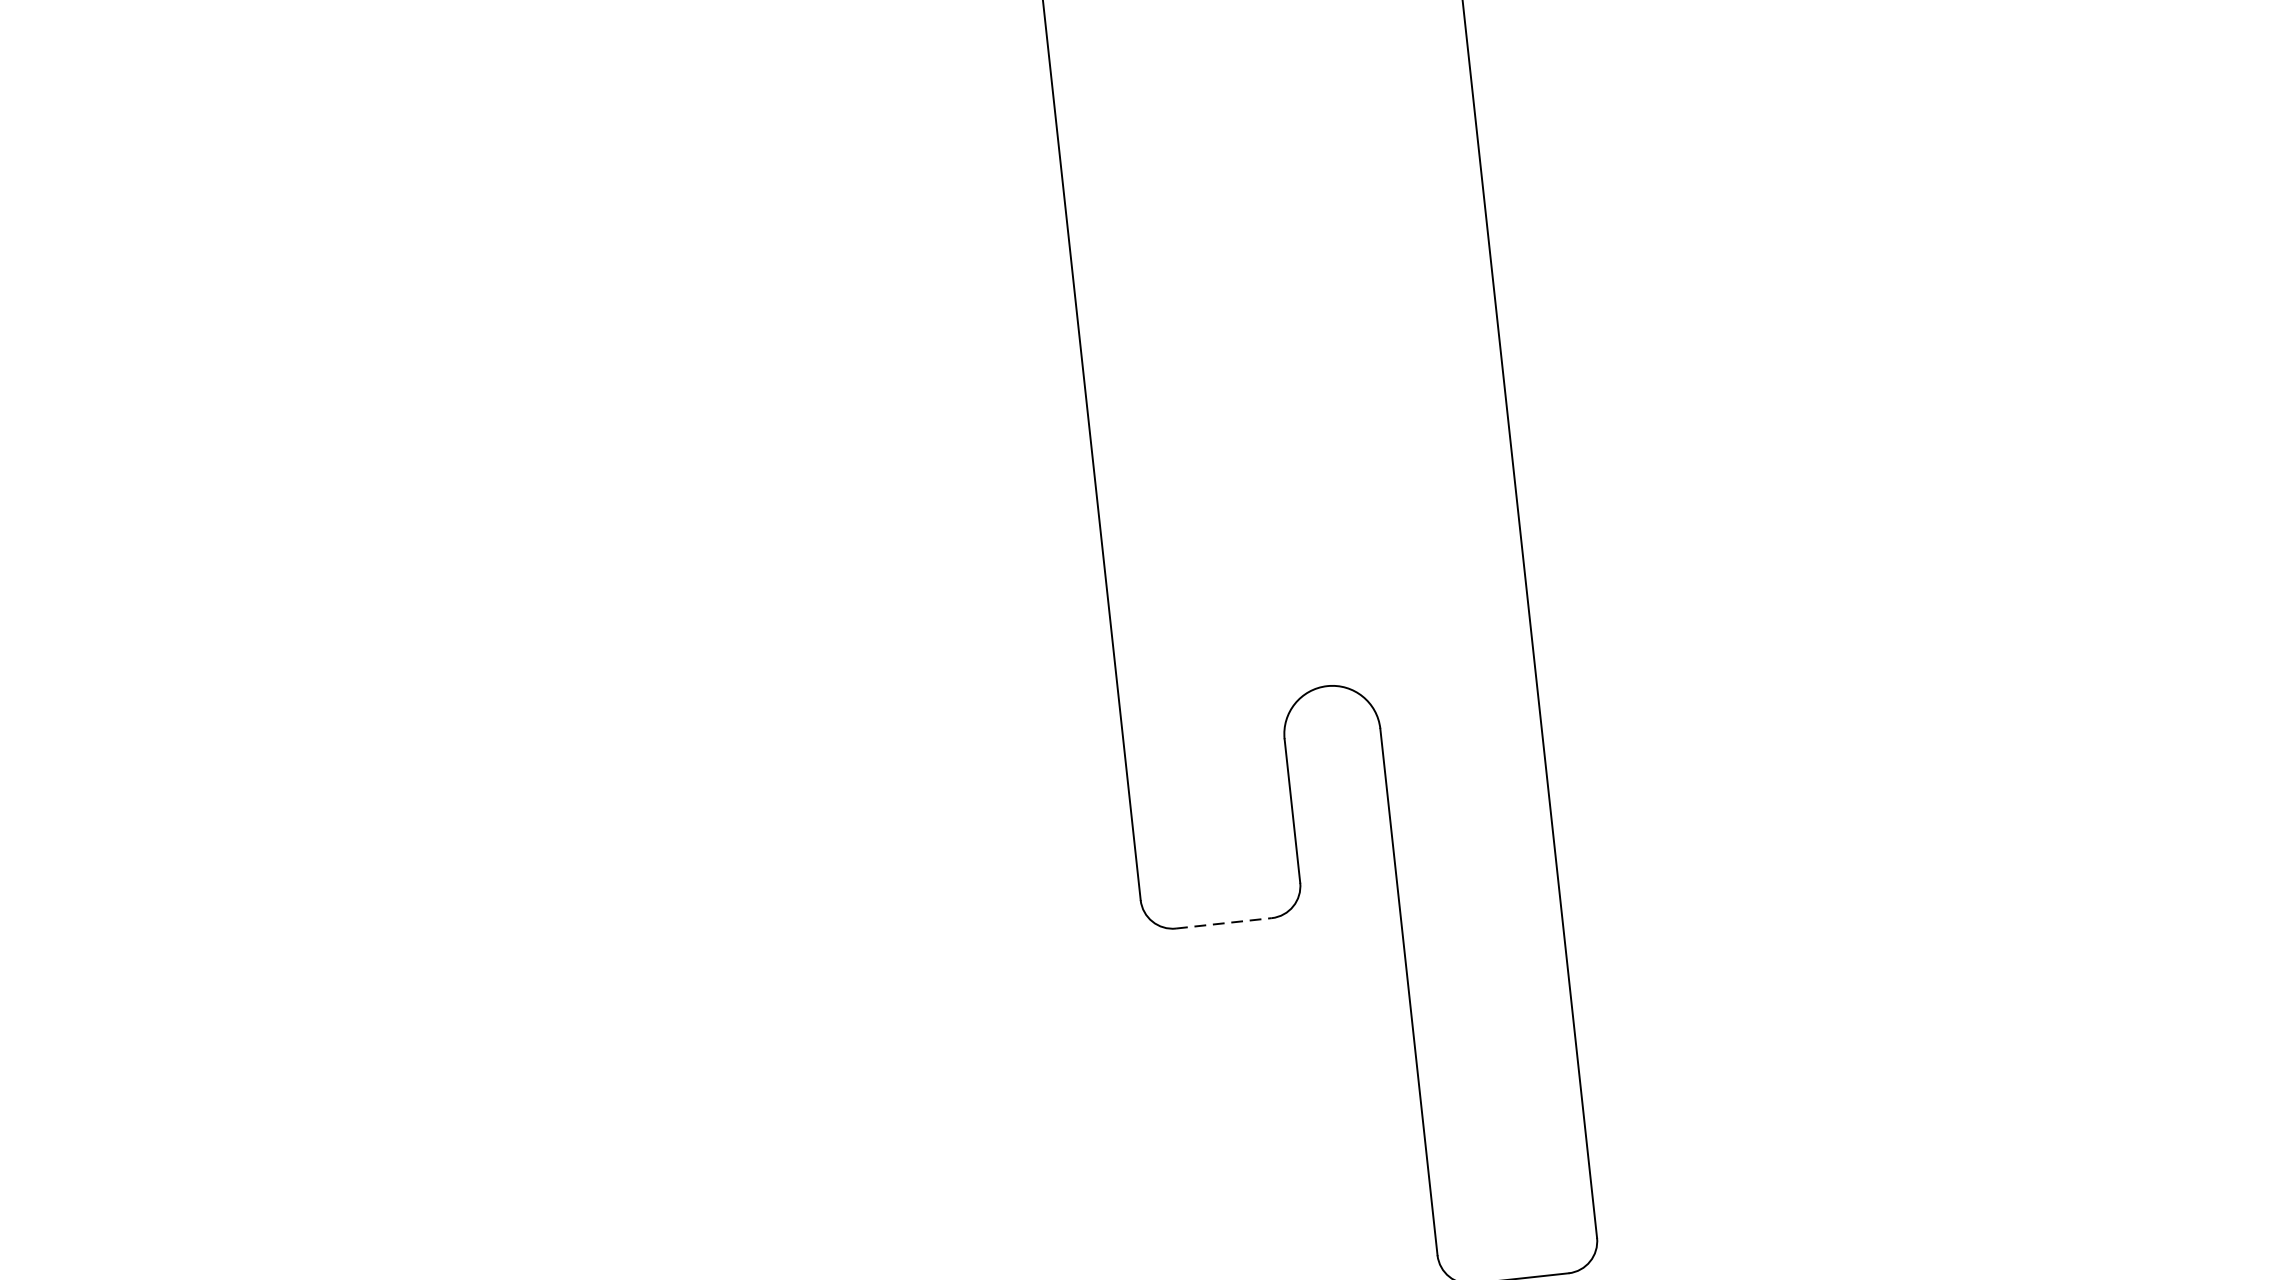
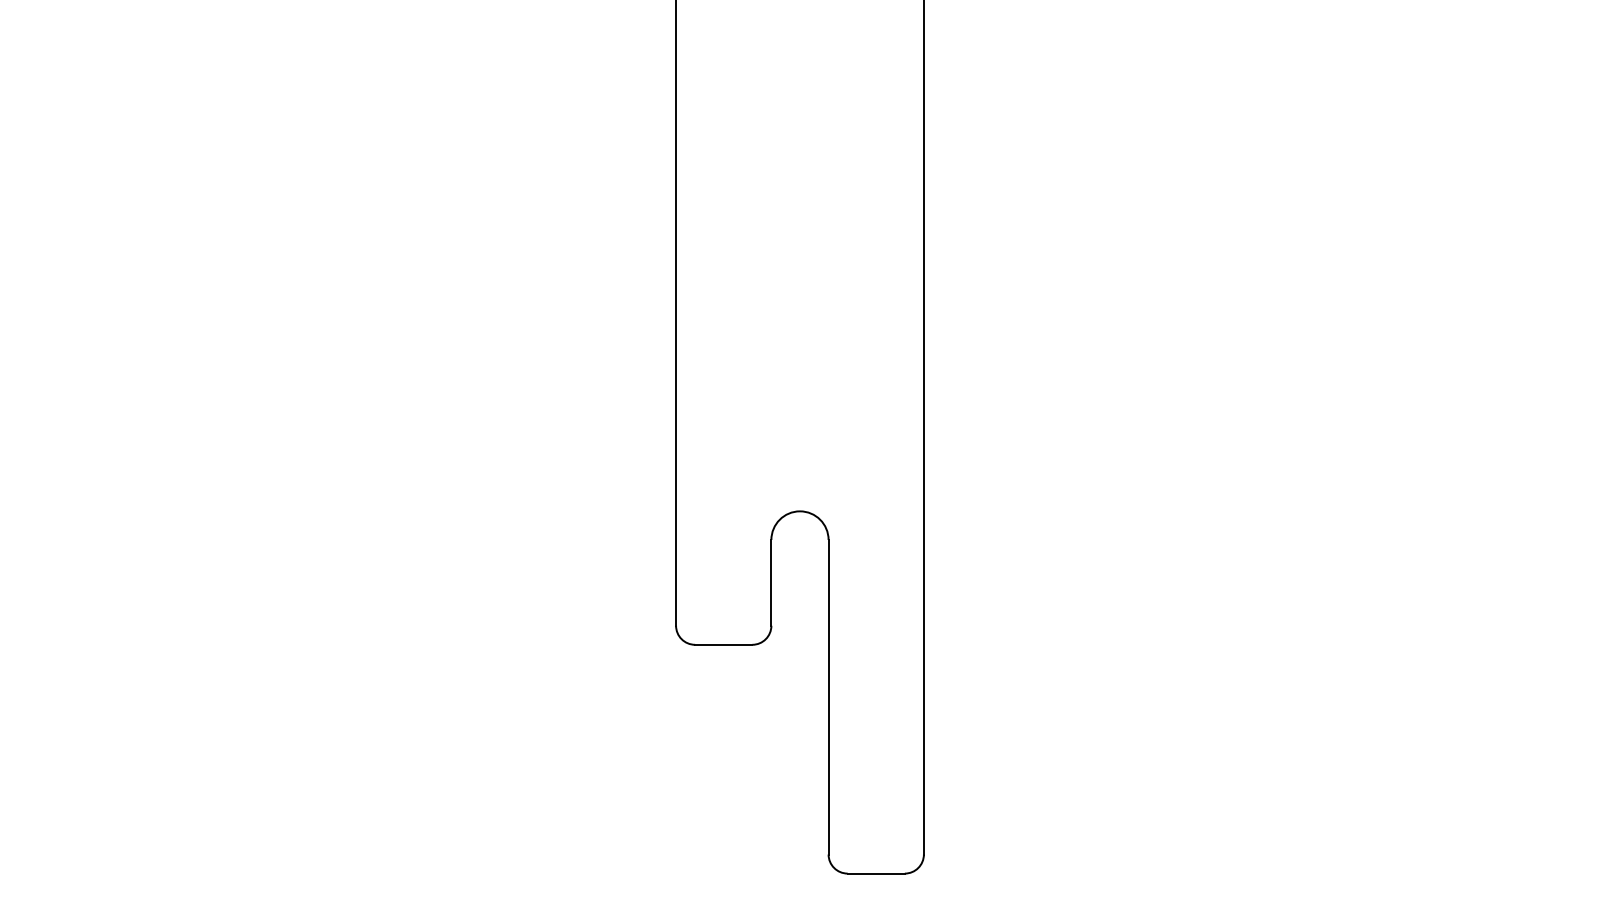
line: (1223, 922) -> (723, 644), dashed -> solid

